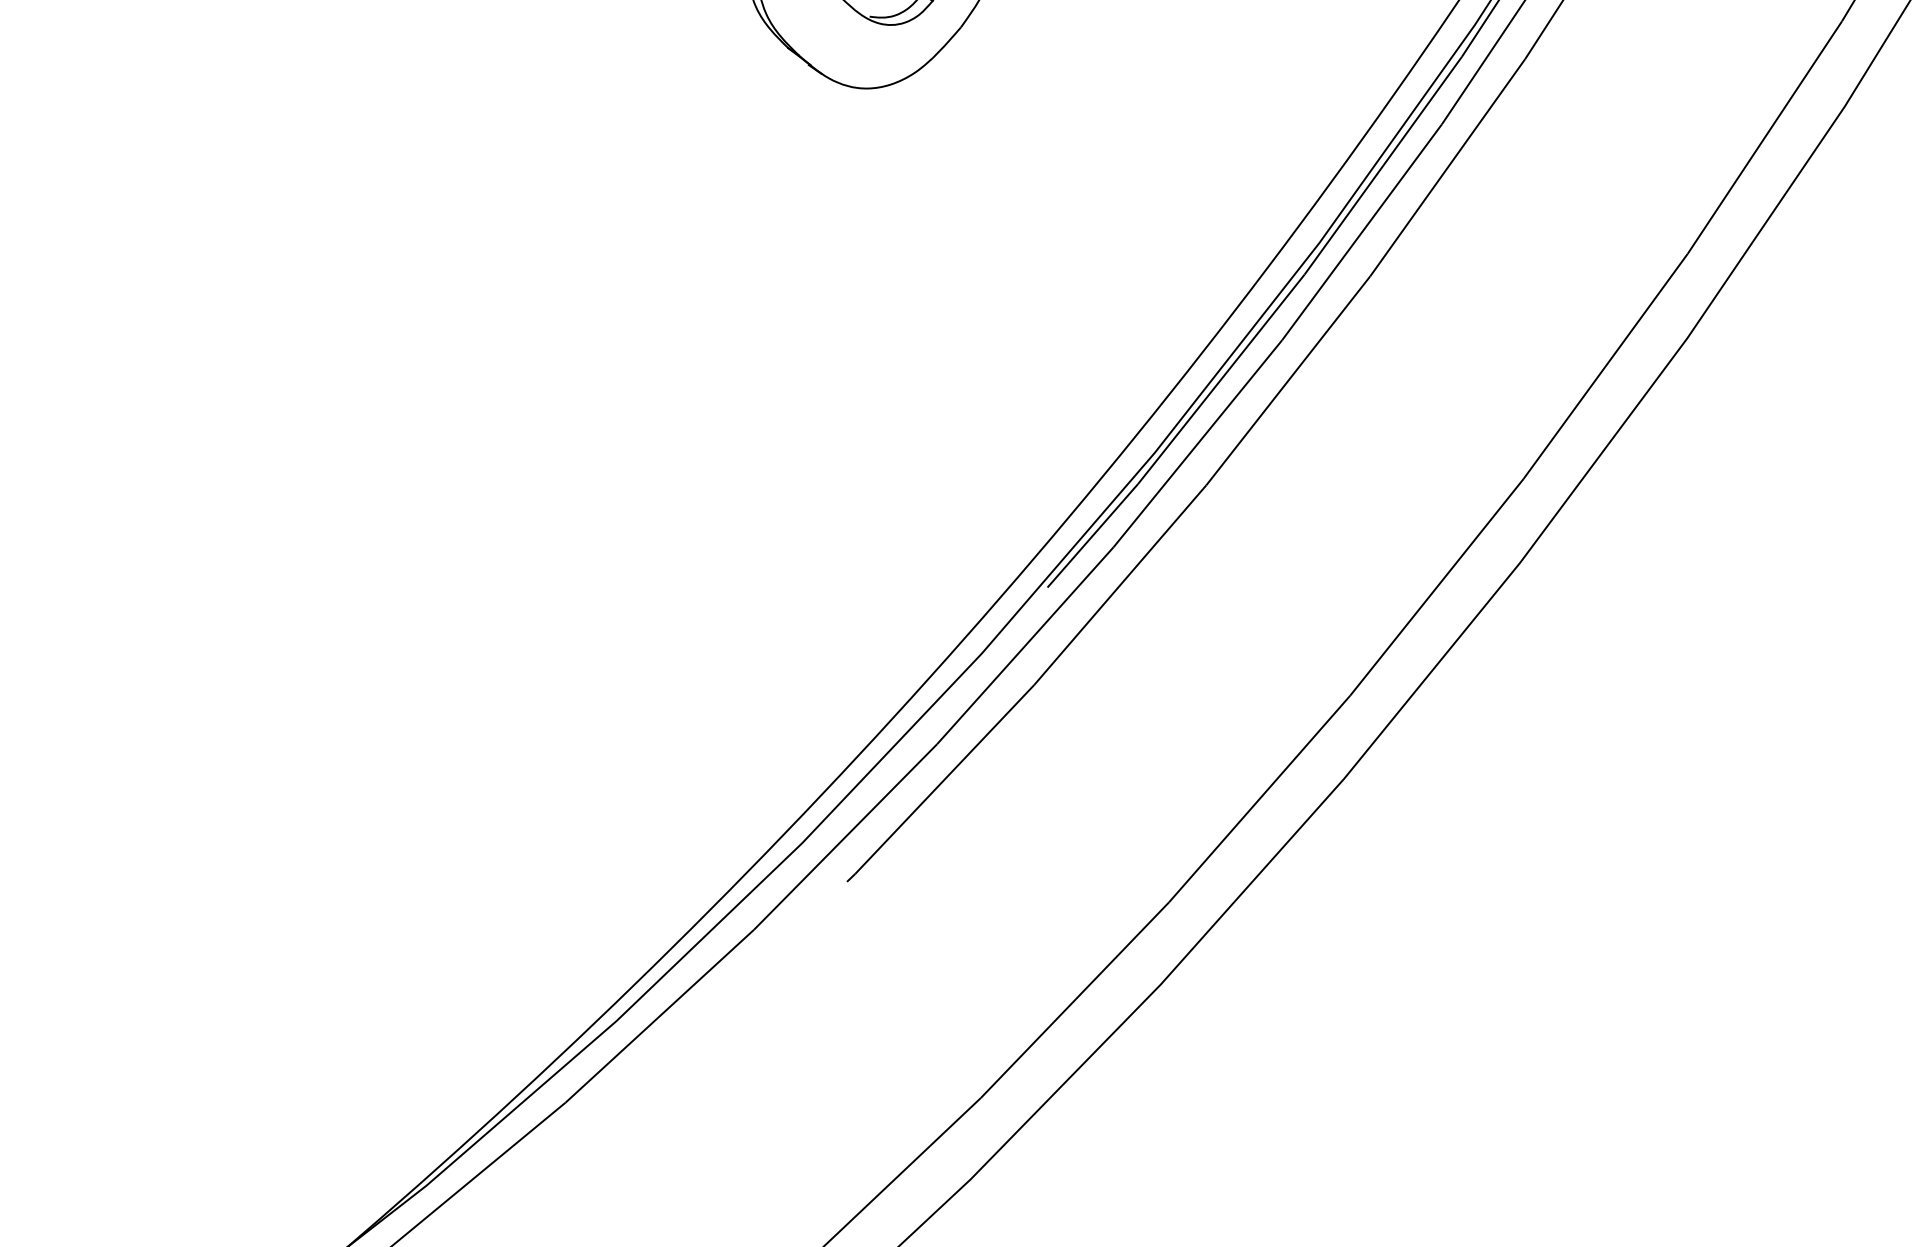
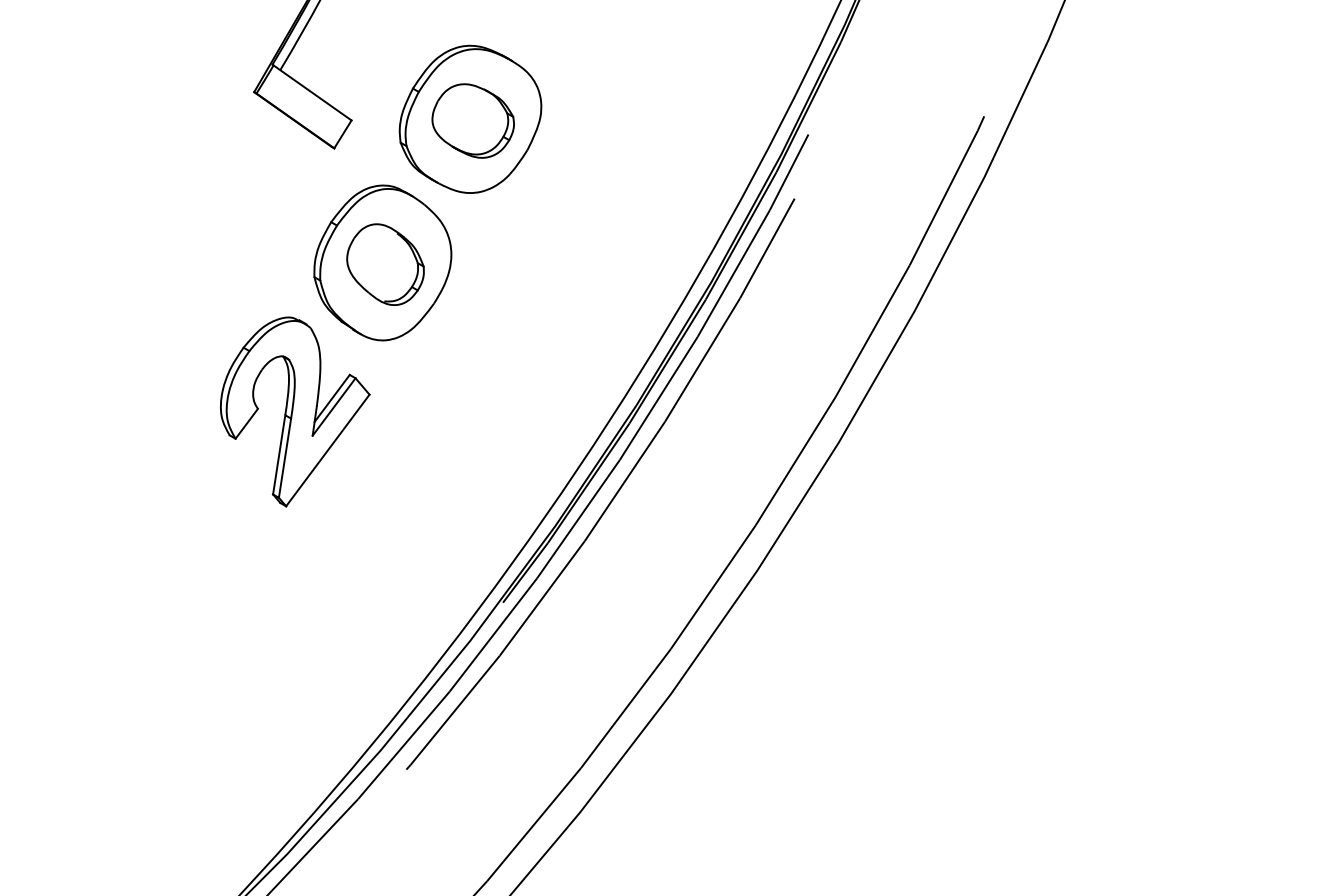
part: (691, 207) -> (295, 411), added

